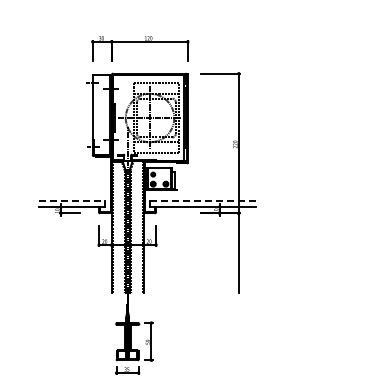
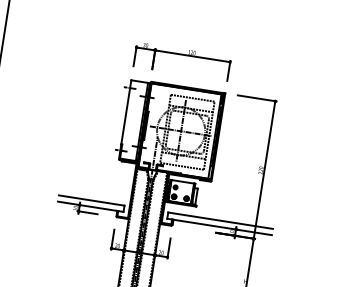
line: (72, 200) -> (92, 200), dashed -> solid
line: (203, 200) -> (221, 220), dashed -> solid

